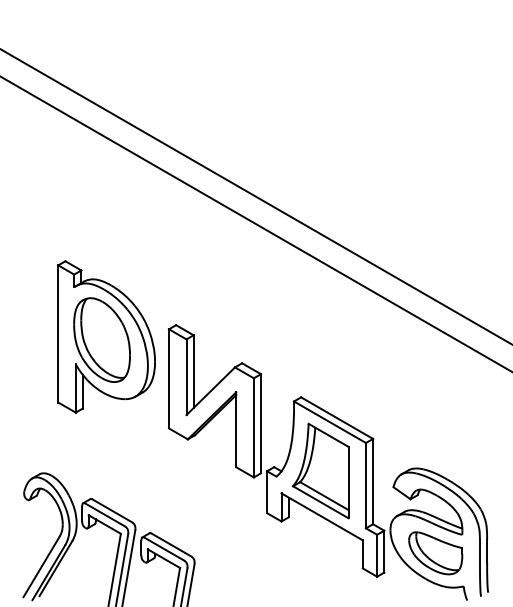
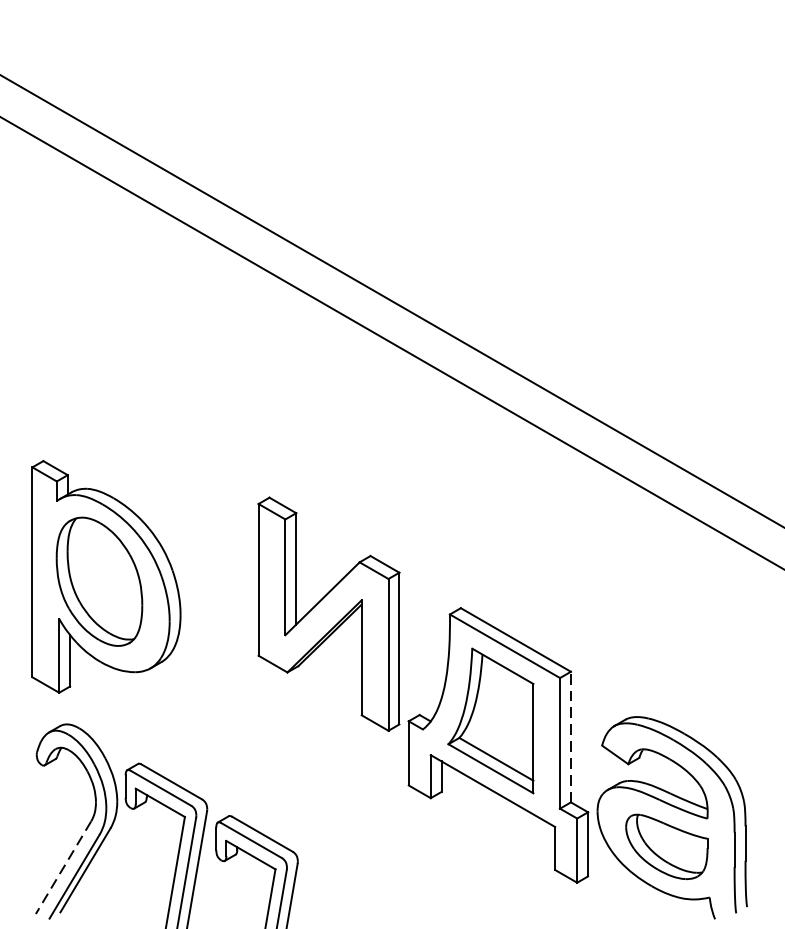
part: (106, 336) -> (106, 576), moved
line: (373, 481) -> (571, 736), solid -> dashed
line: (41, 567) -> (63, 868), solid -> dashed

